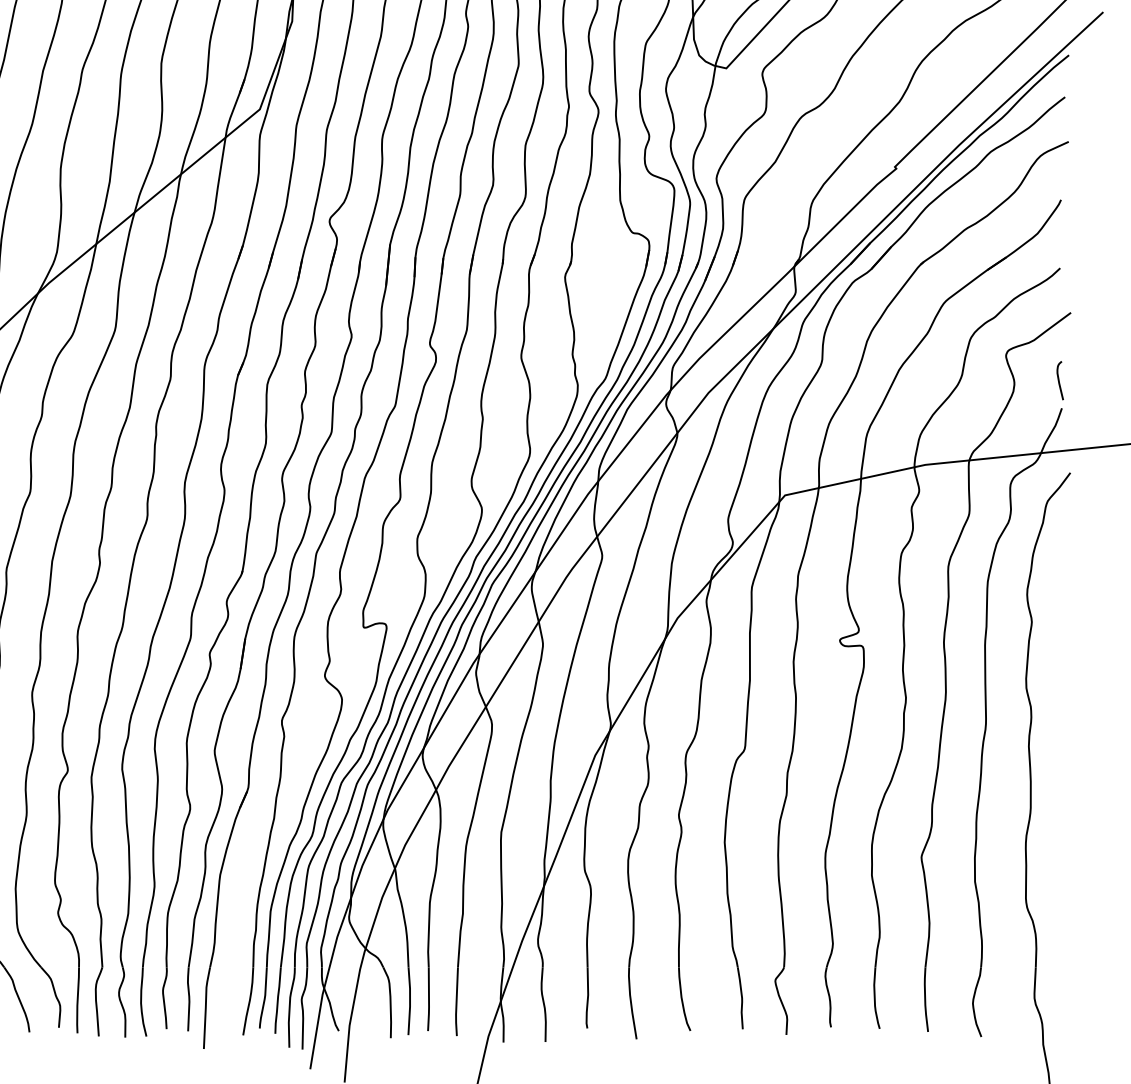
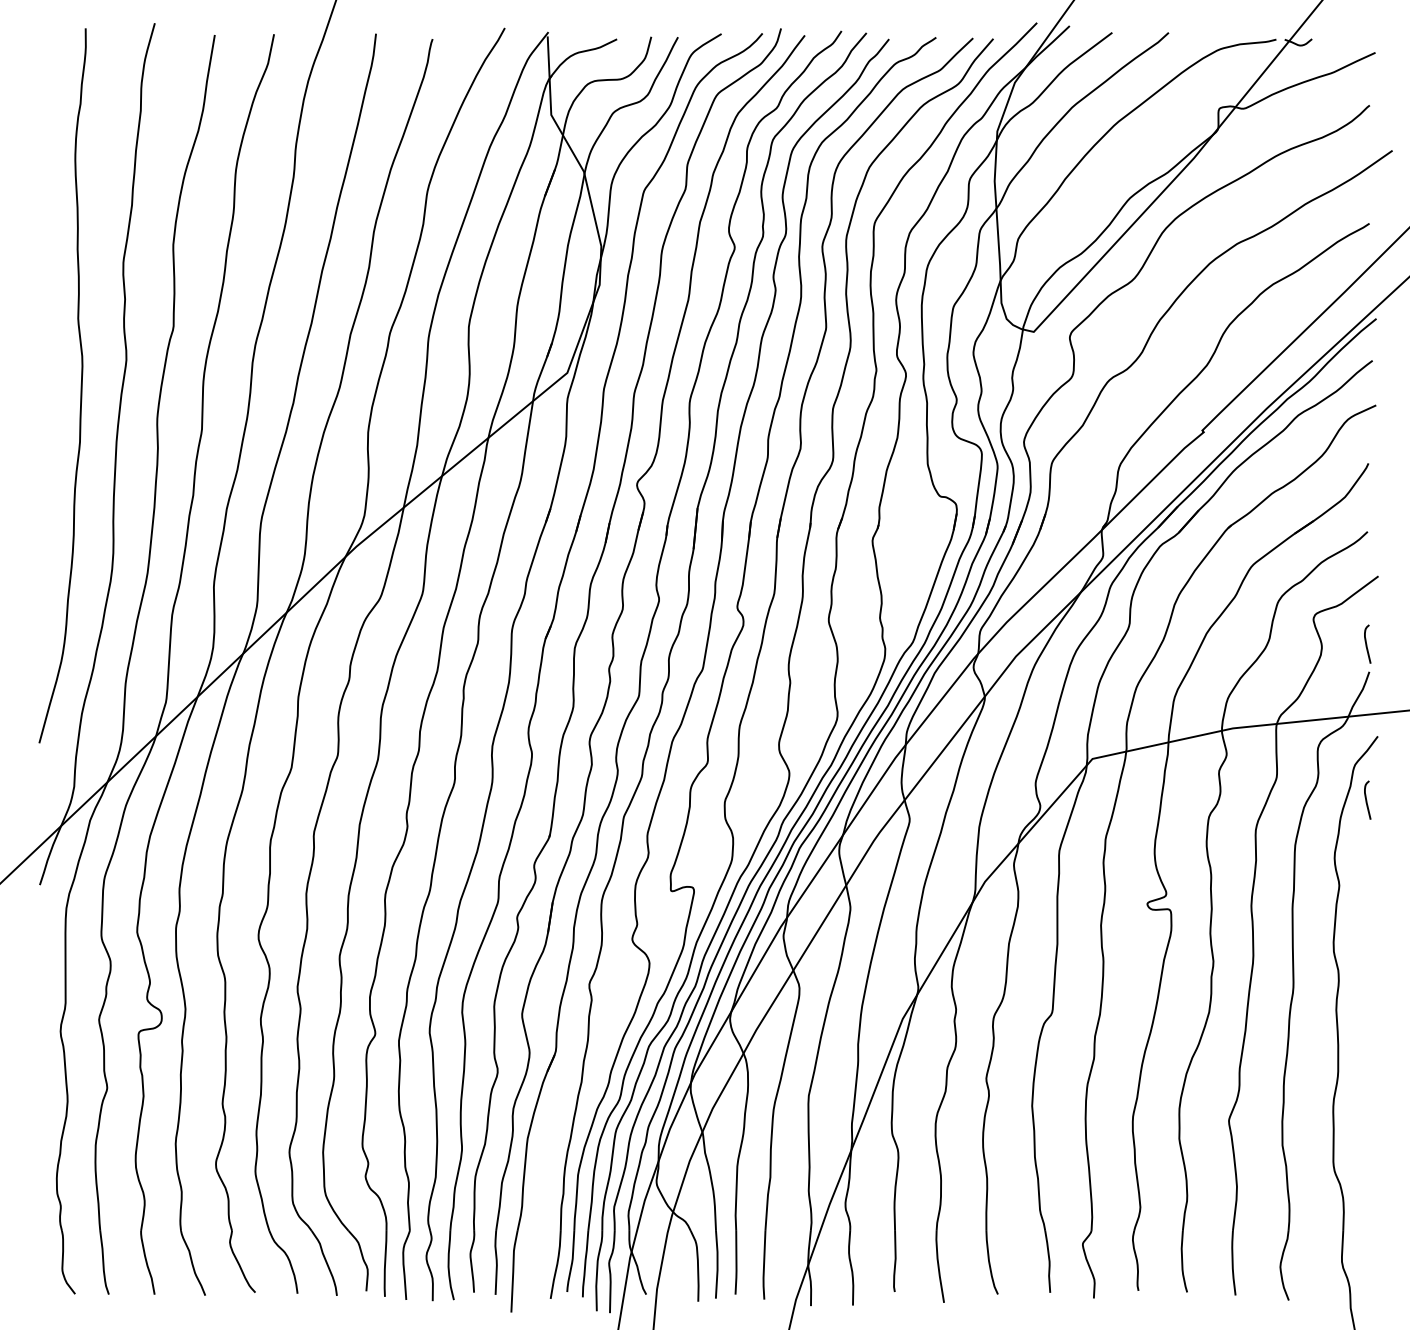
curve: (1059, 535) -> (1366, 799), added

